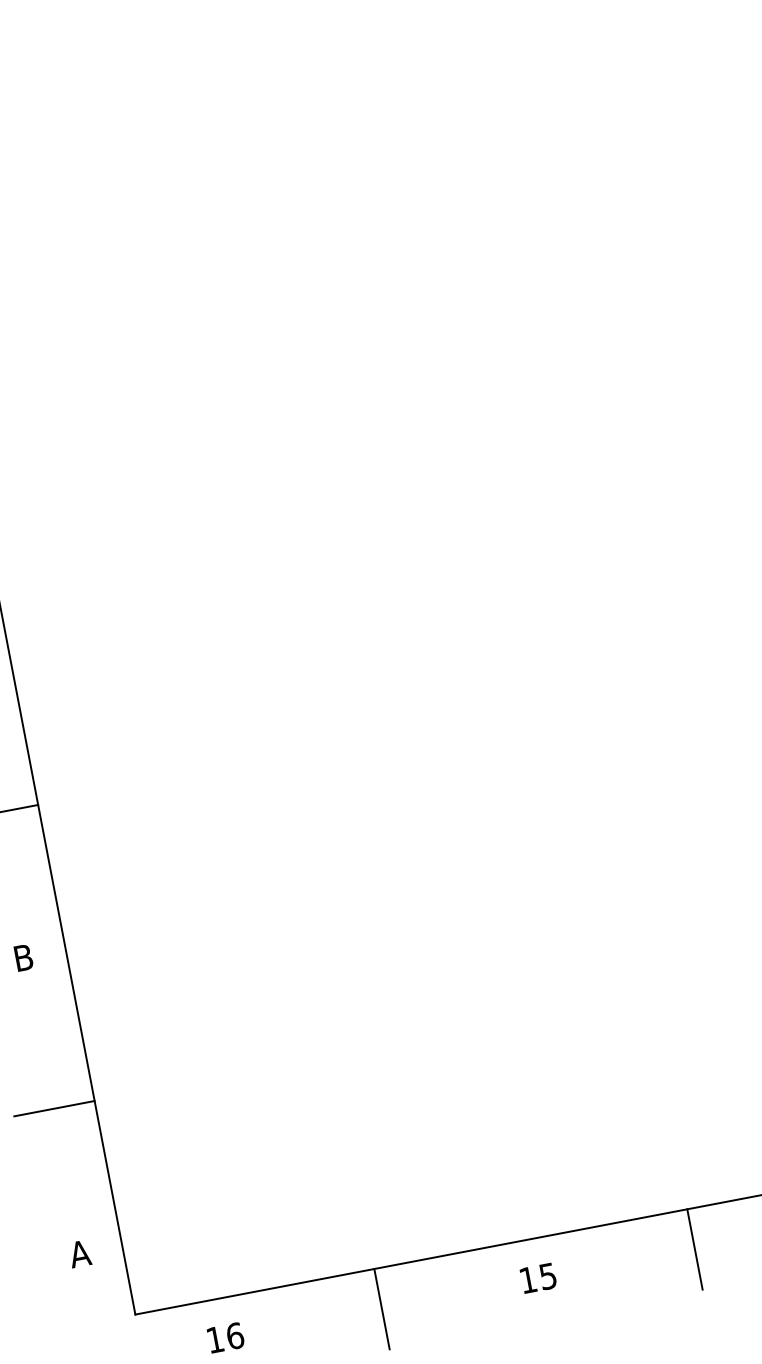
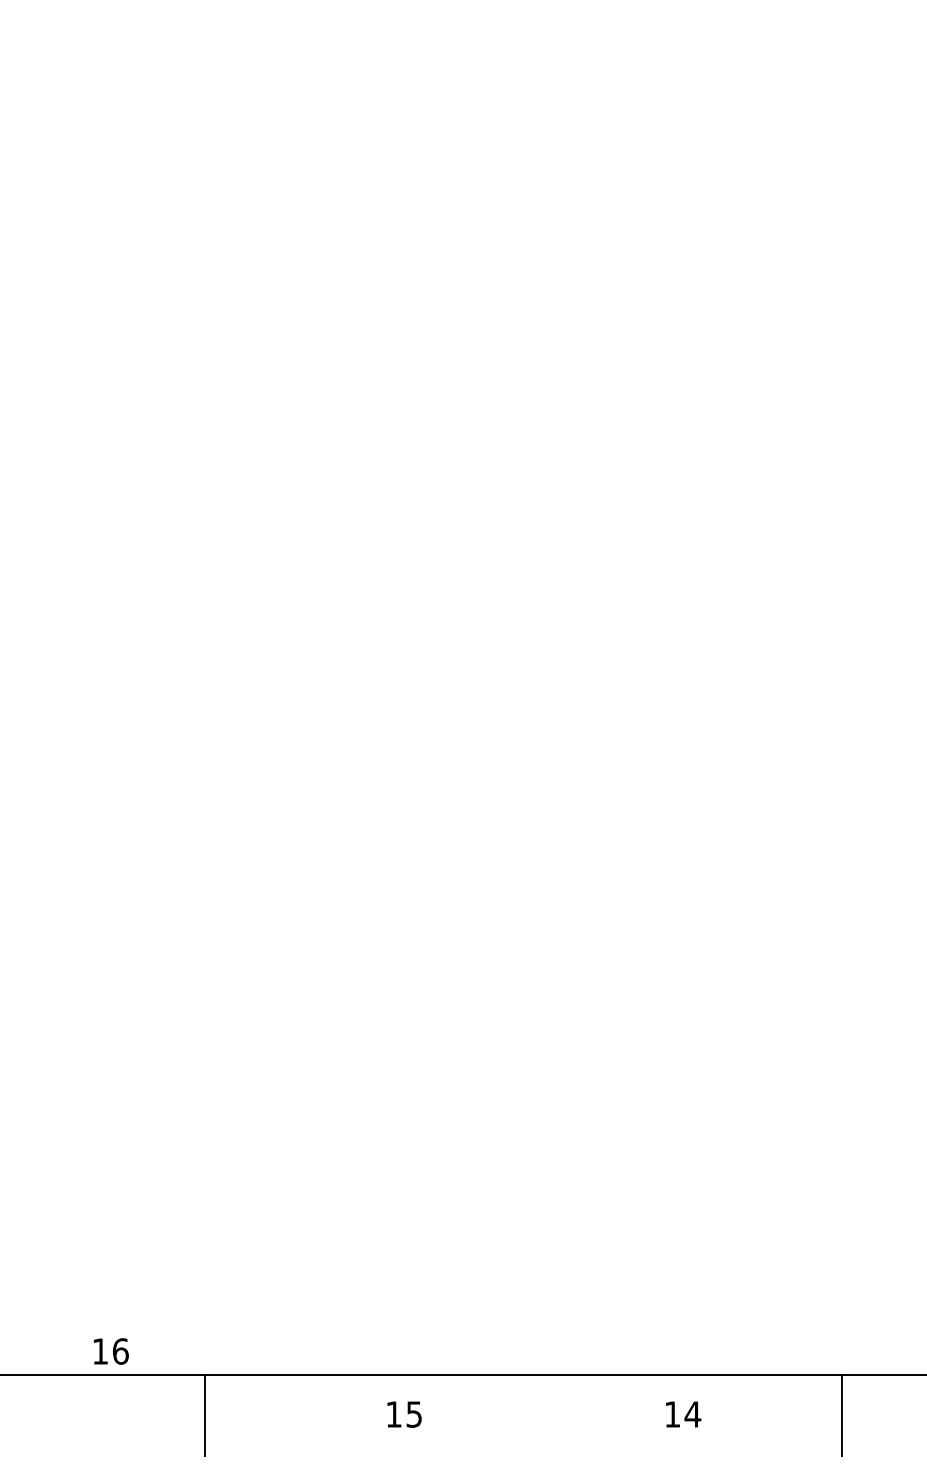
line: (694, 1249) -> (523, 1415), removed
text: (538, 1278) -> (404, 1414), moved
text: (226, 1337) -> (111, 1351), moved

